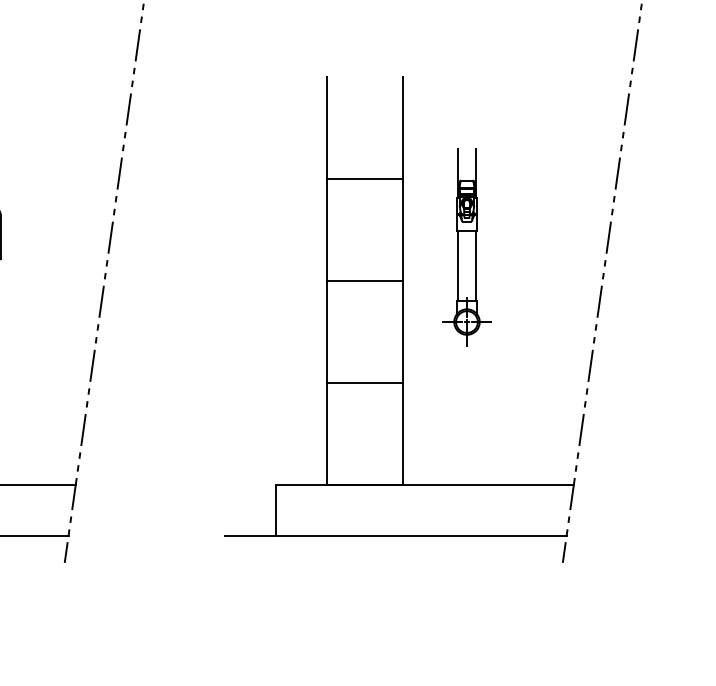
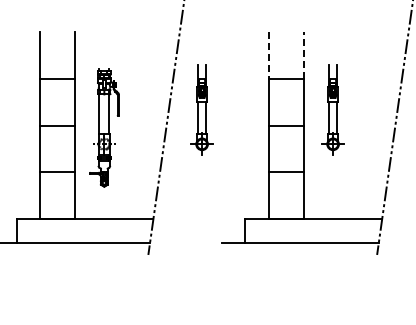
line: (402, 126) -> (303, 54), solid -> dashed
line: (326, 128) -> (268, 55), solid -> dashed
part: (180, 246) -> (201, 109), added

